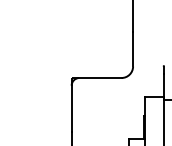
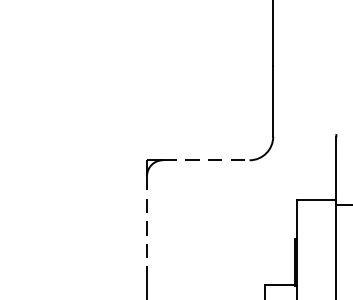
line: (100, 78) -> (206, 161), solid -> dashed
line: (71, 109) -> (146, 224), solid -> dashed

